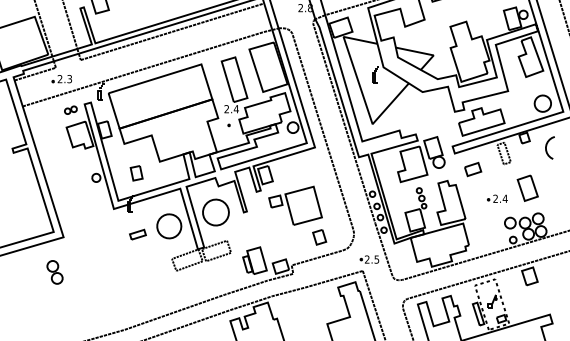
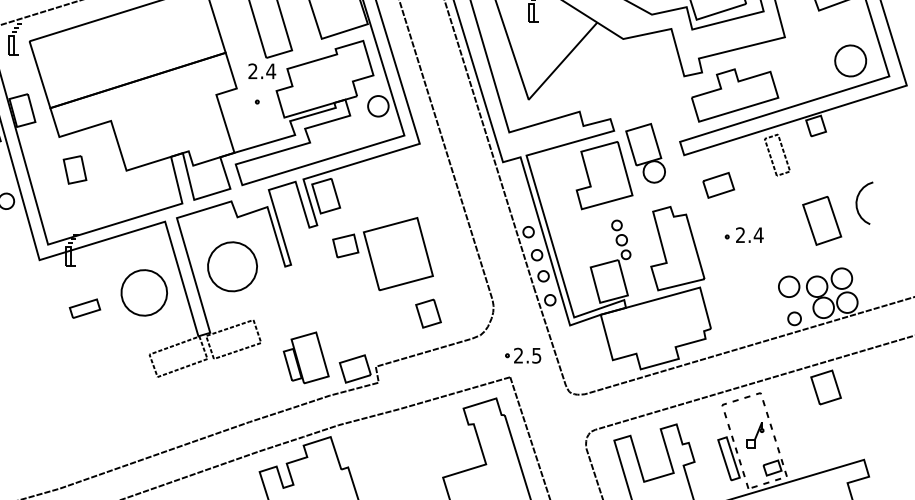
curve: (547, 145) -> (859, 198), moved
part: (136, 173) -> (74, 170), moved
part: (497, 198) -> (744, 234), moved

